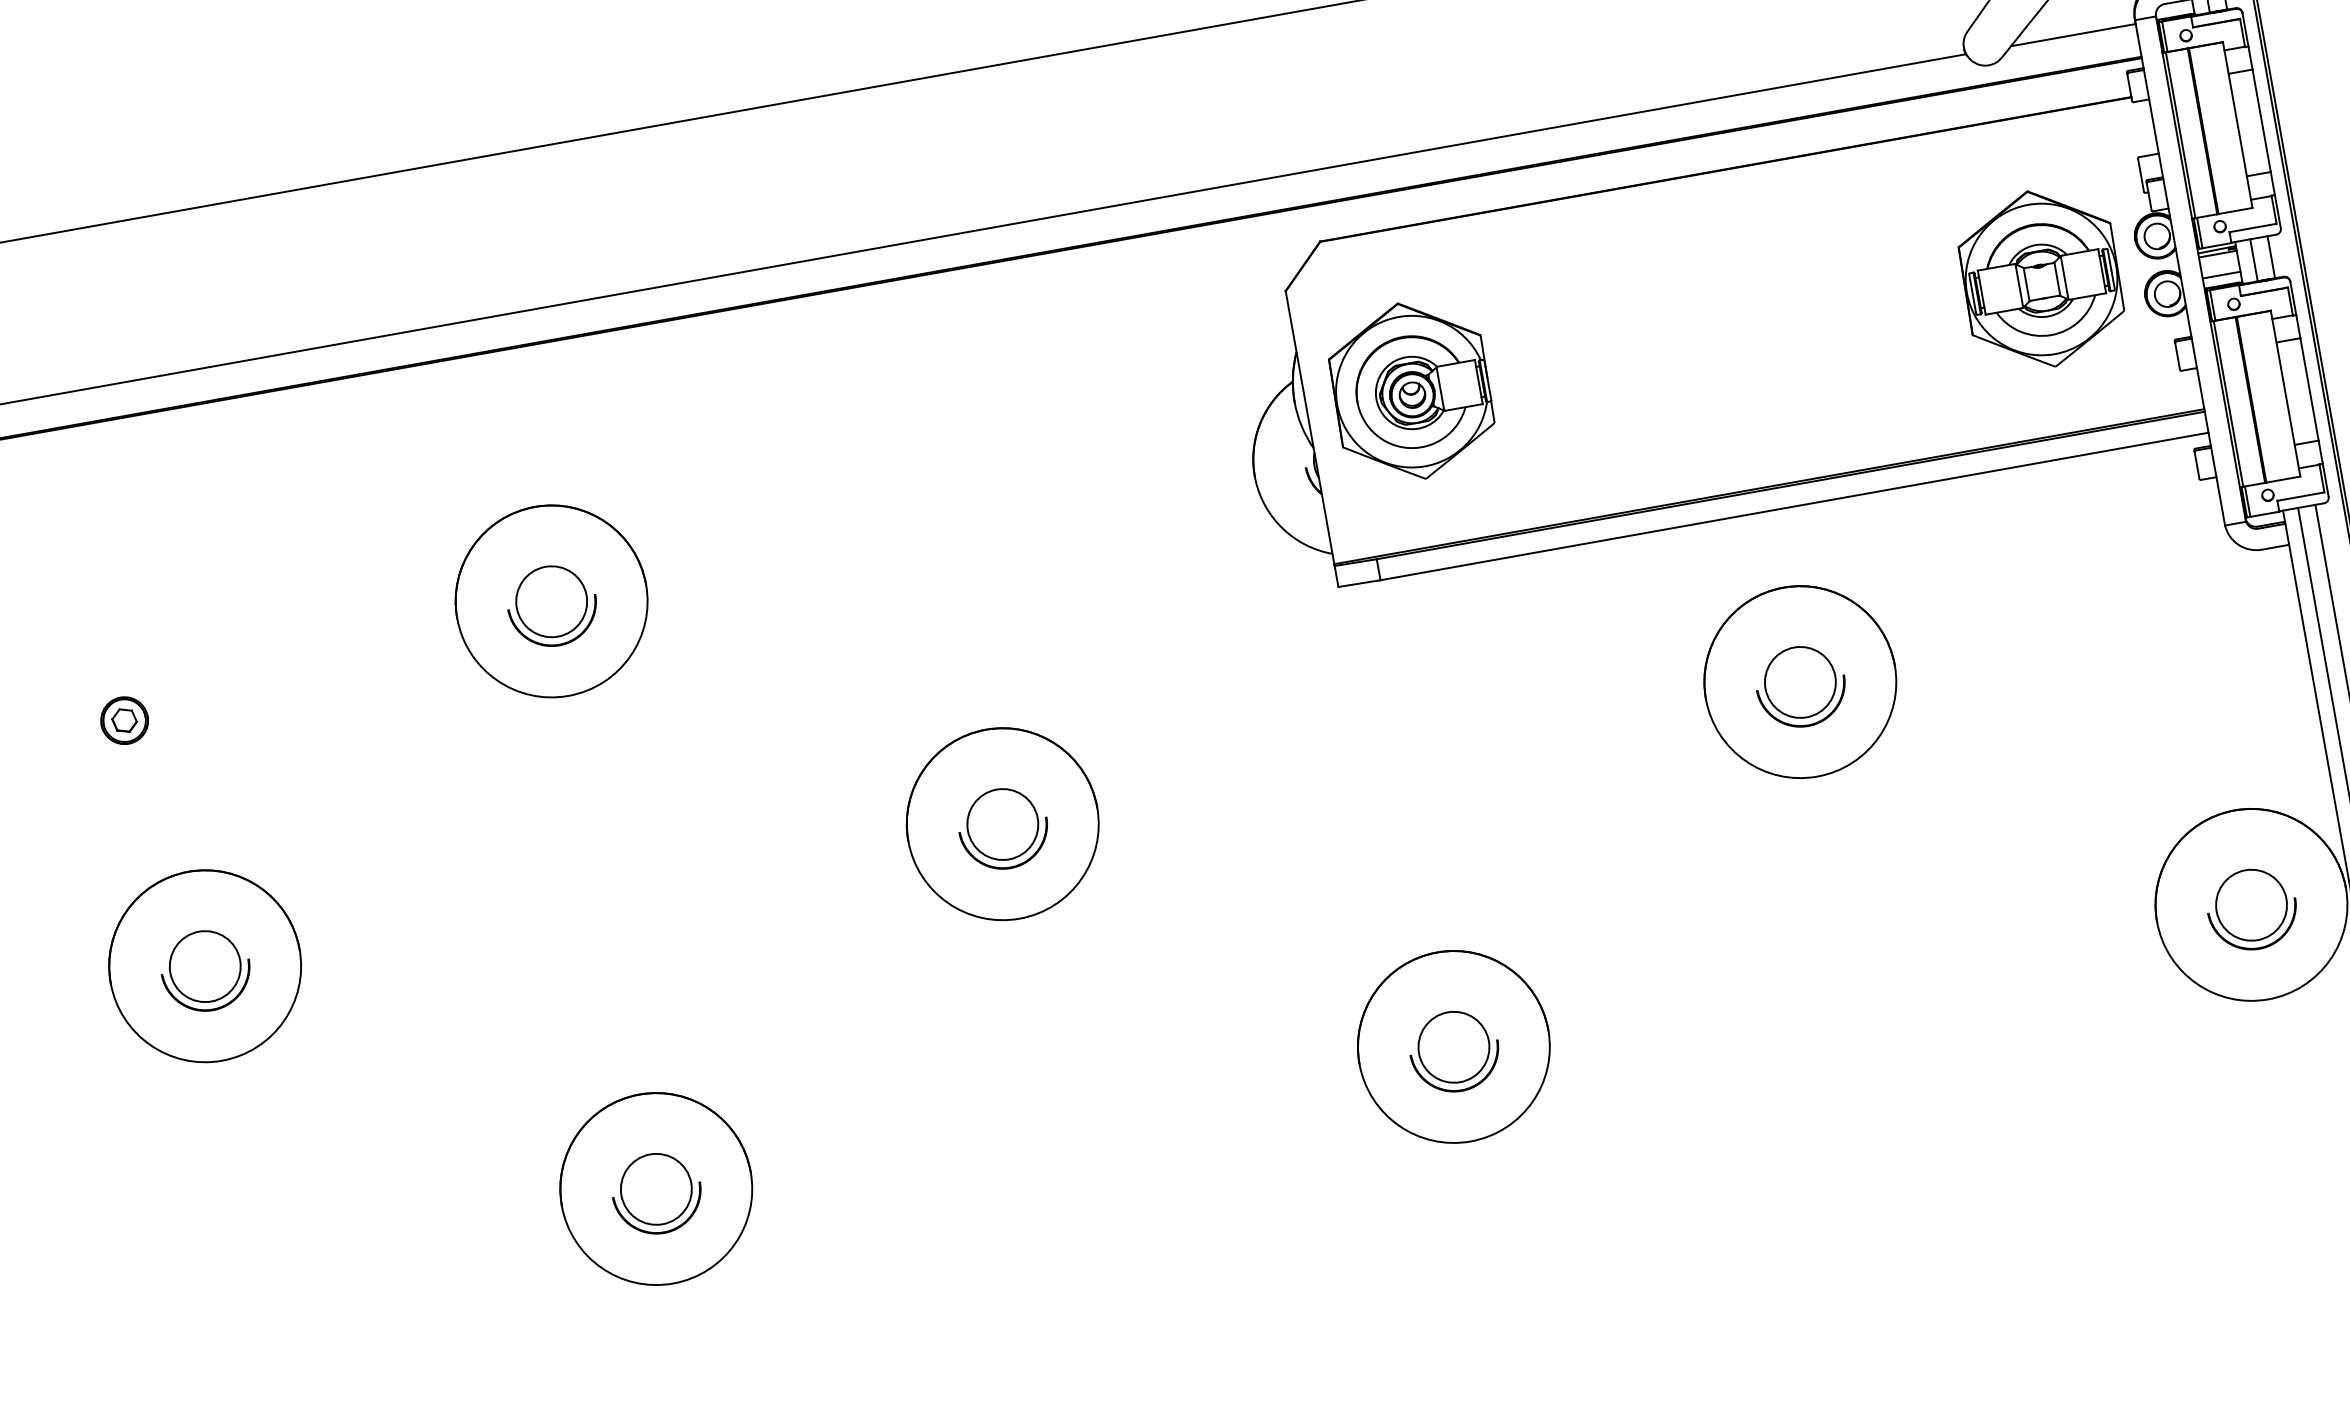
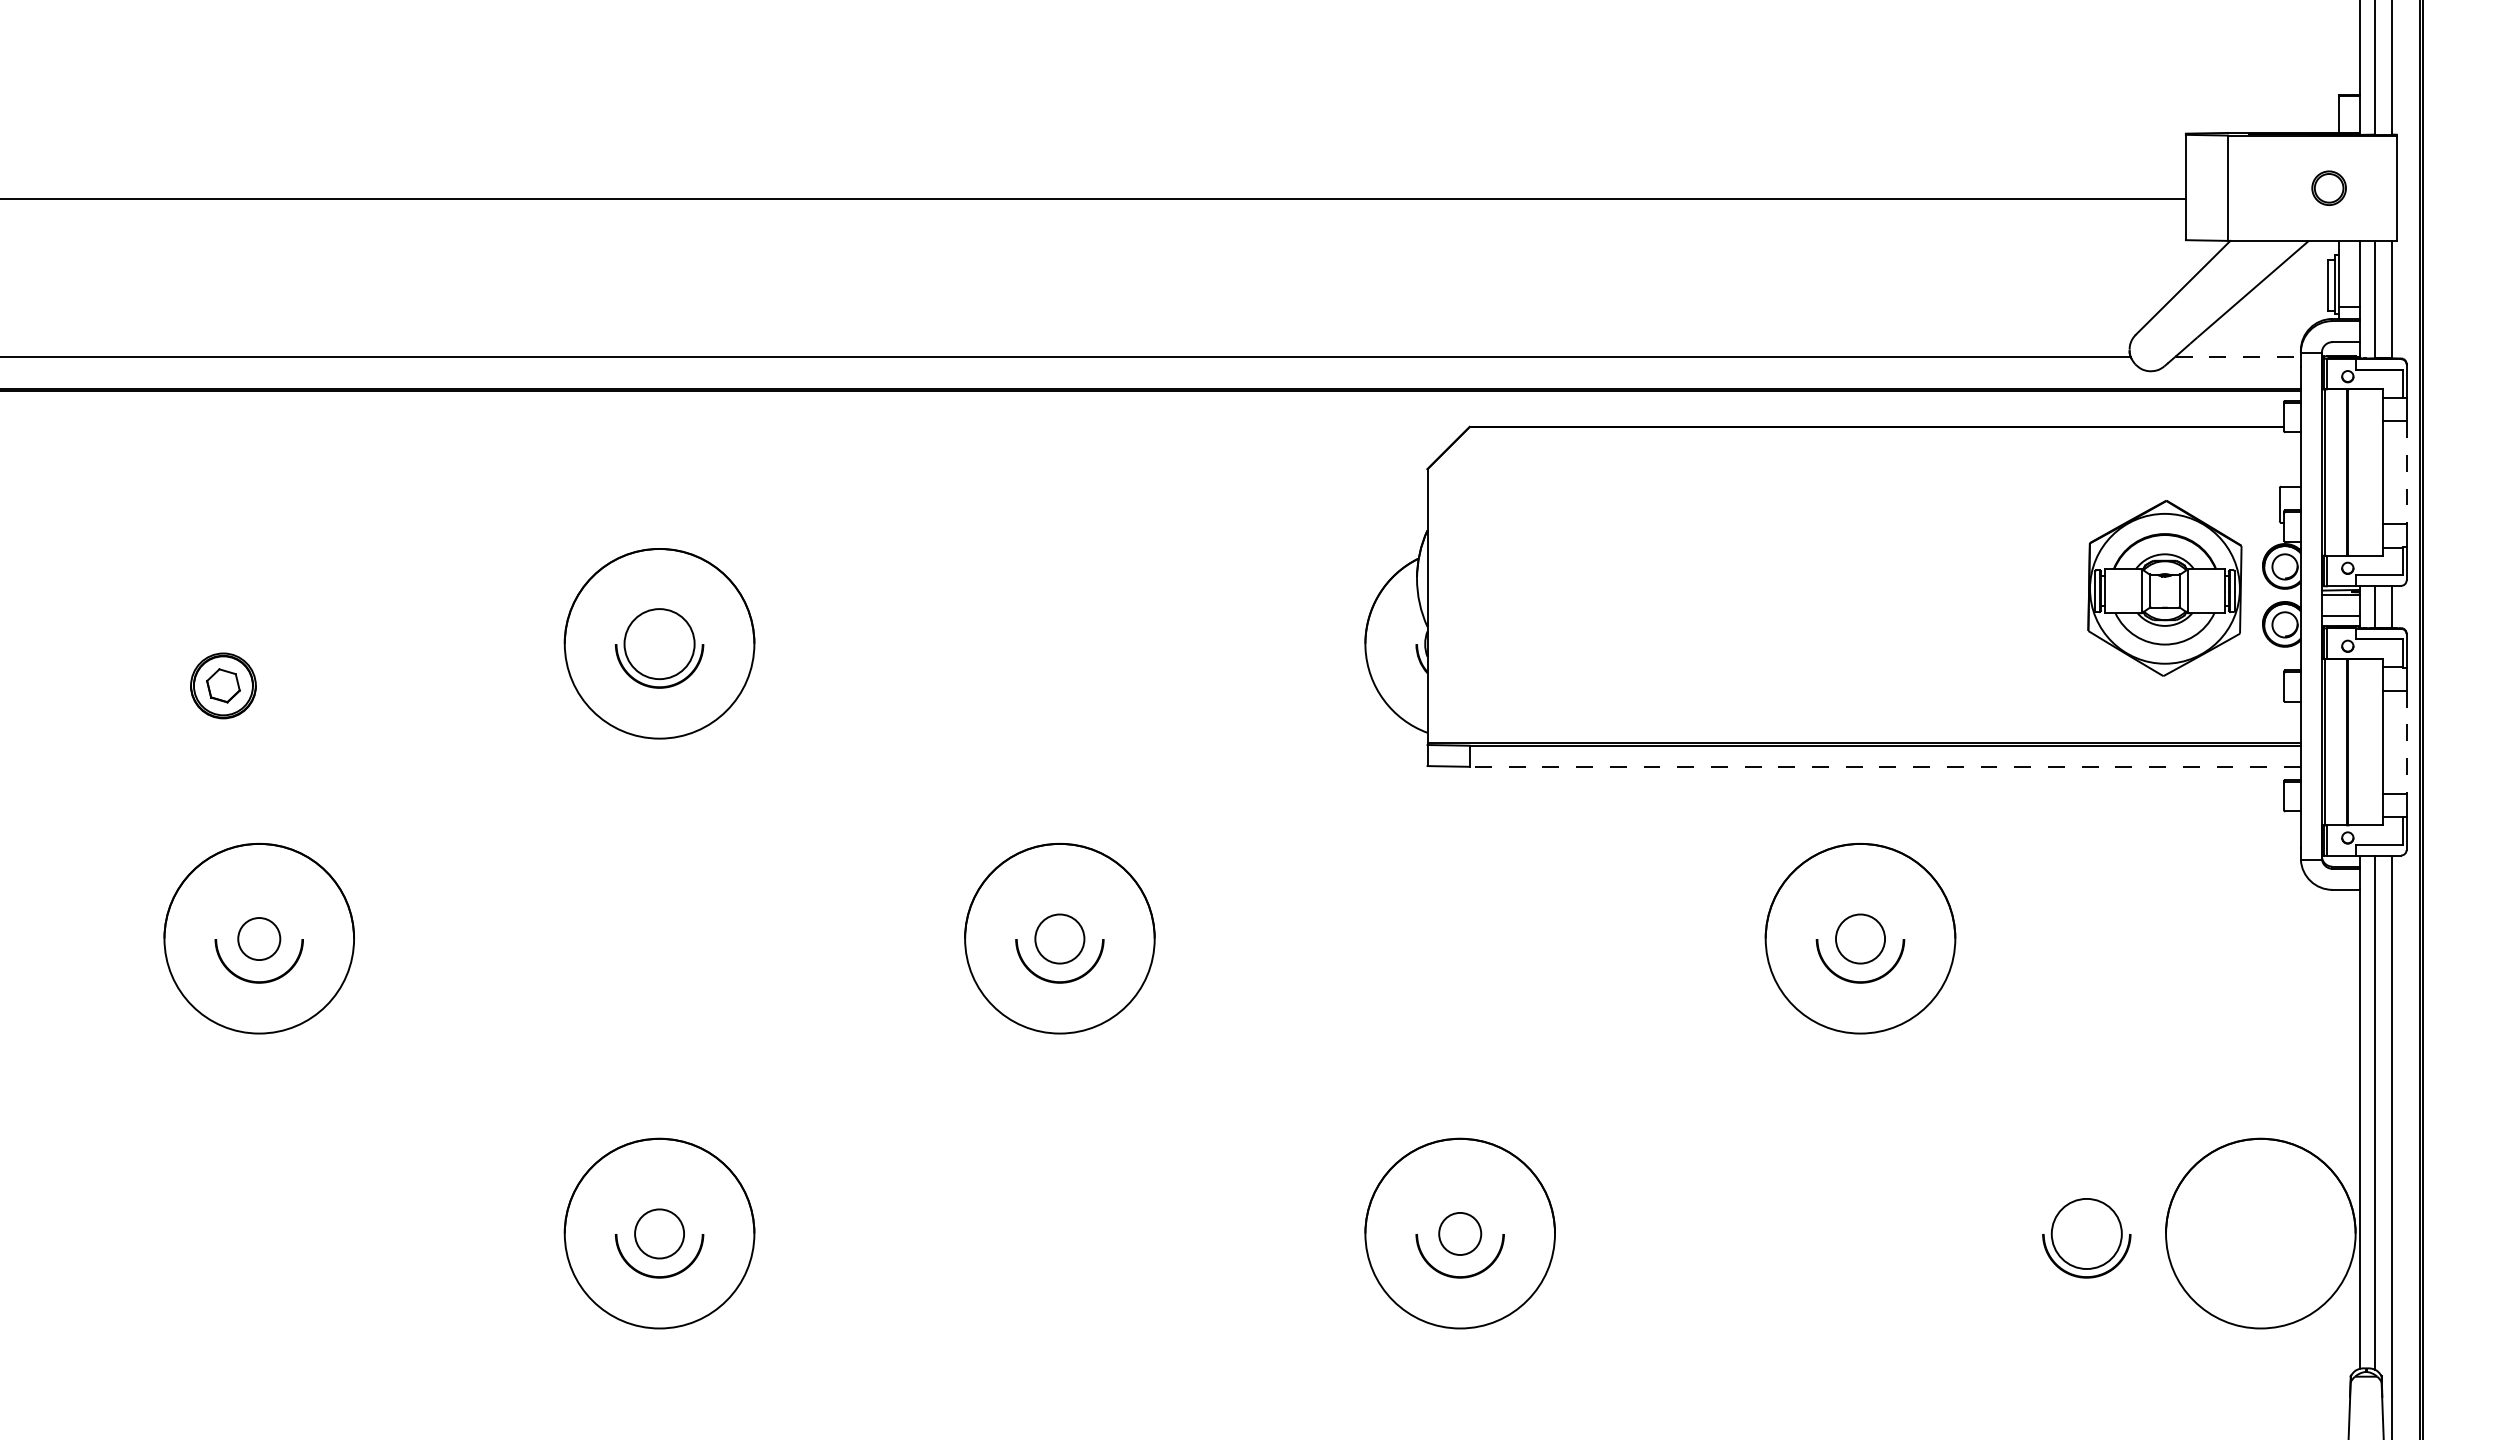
line: (2073, 35) -> (2238, 356), solid -> dashed
line: (2261, 121) -> (2406, 473), solid -> dashed
line: (2309, 389) -> (2406, 742), solid -> dashed
part: (1411, 391) -> (1532, 588), removed
line: (1794, 506) -> (1885, 766), solid -> dashed
circle: (1800, 682) -> (1860, 939), size x0.7
part: (124, 720) -> (223, 685), size x1.4
circle: (1002, 825) -> (1059, 939), size x0.7
part: (2252, 909) -> (2086, 1238), moved
circle: (205, 967) -> (259, 939), size x0.6
circle: (1454, 1046) -> (1460, 1233), size x0.6
circle: (656, 1188) -> (659, 1233), size x0.7

